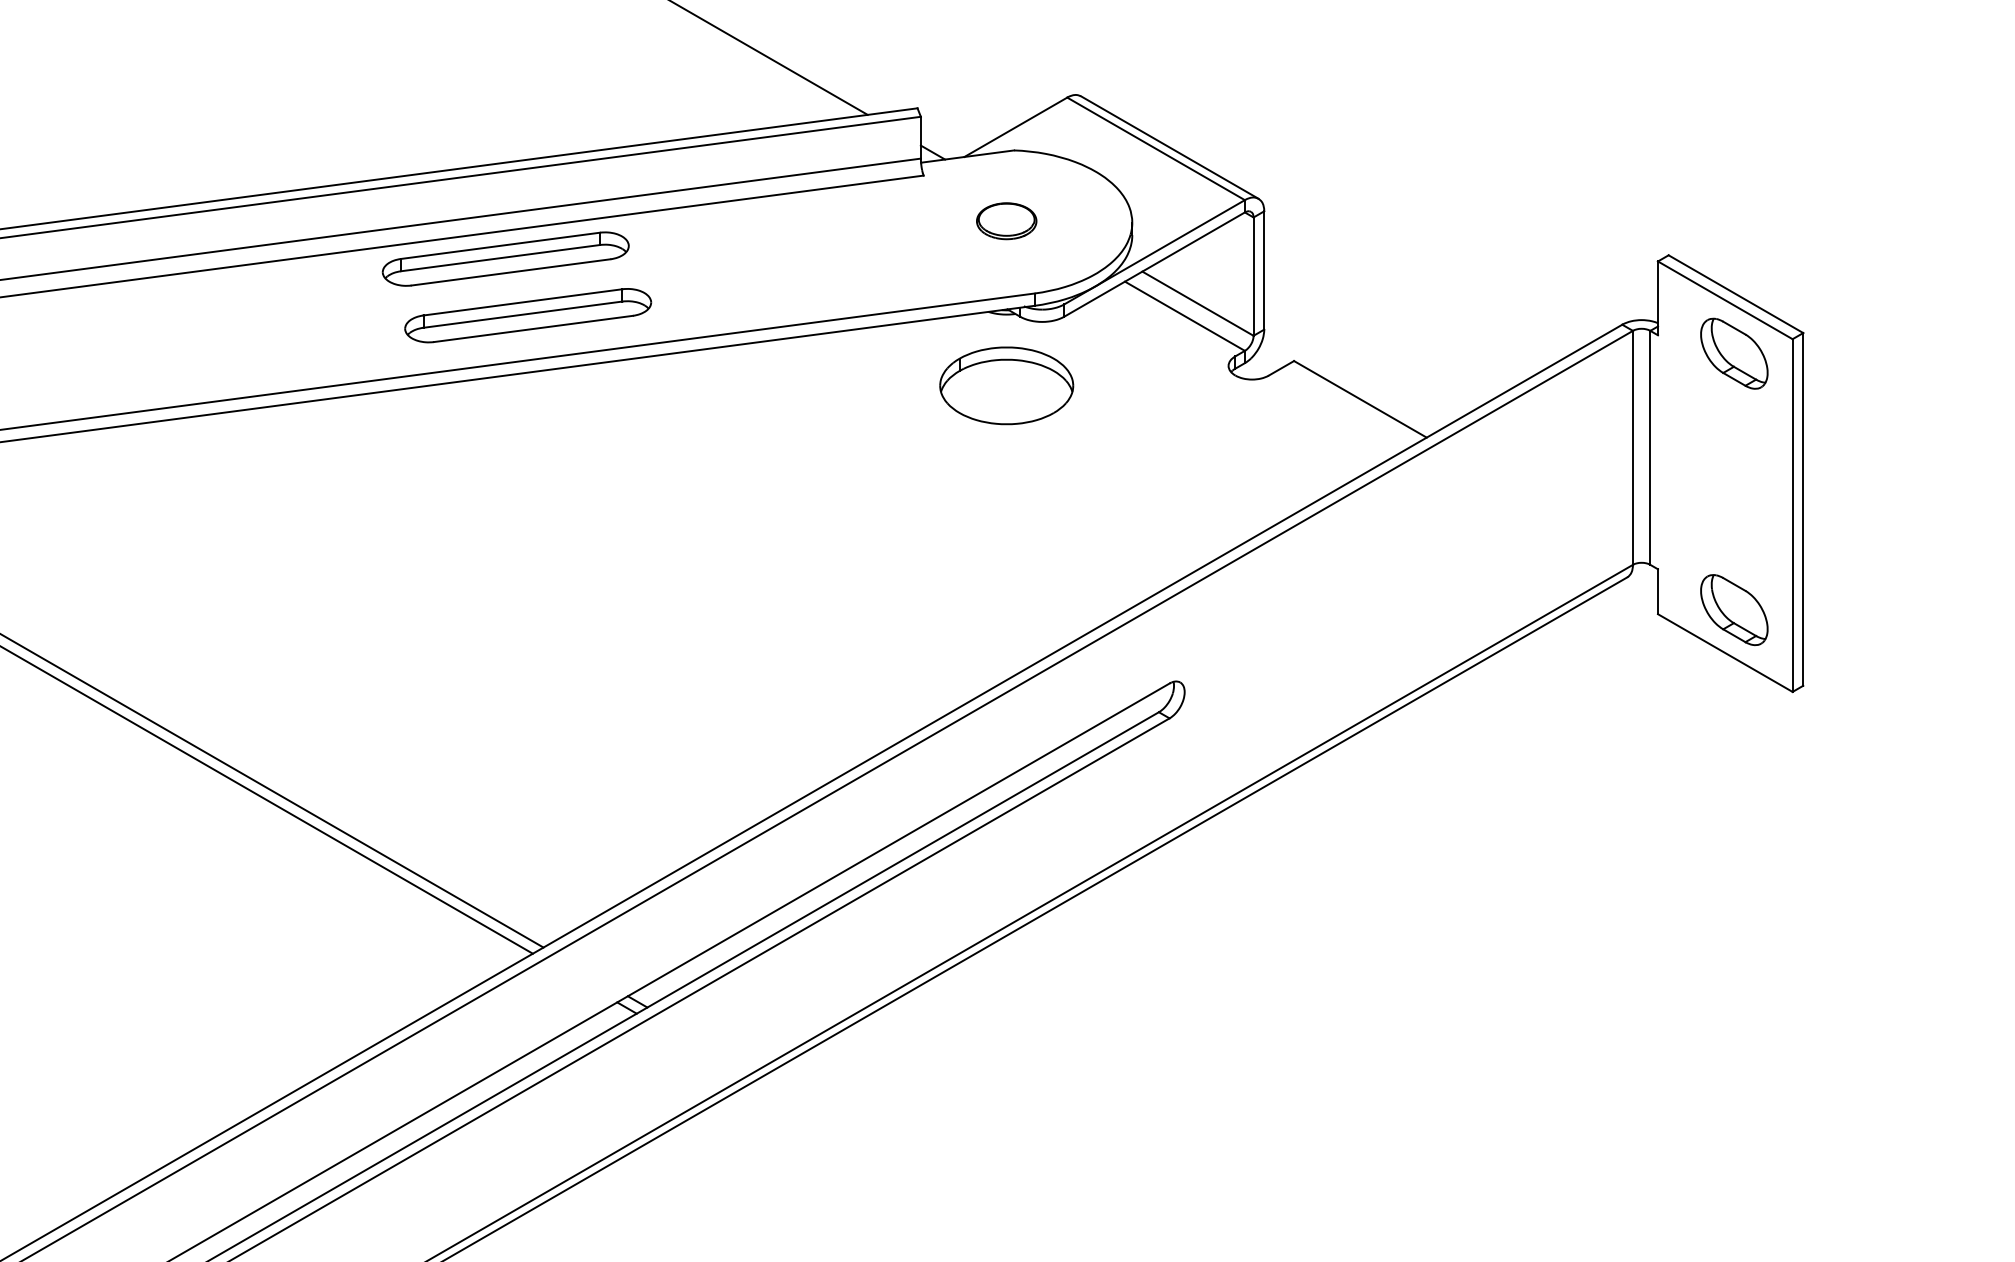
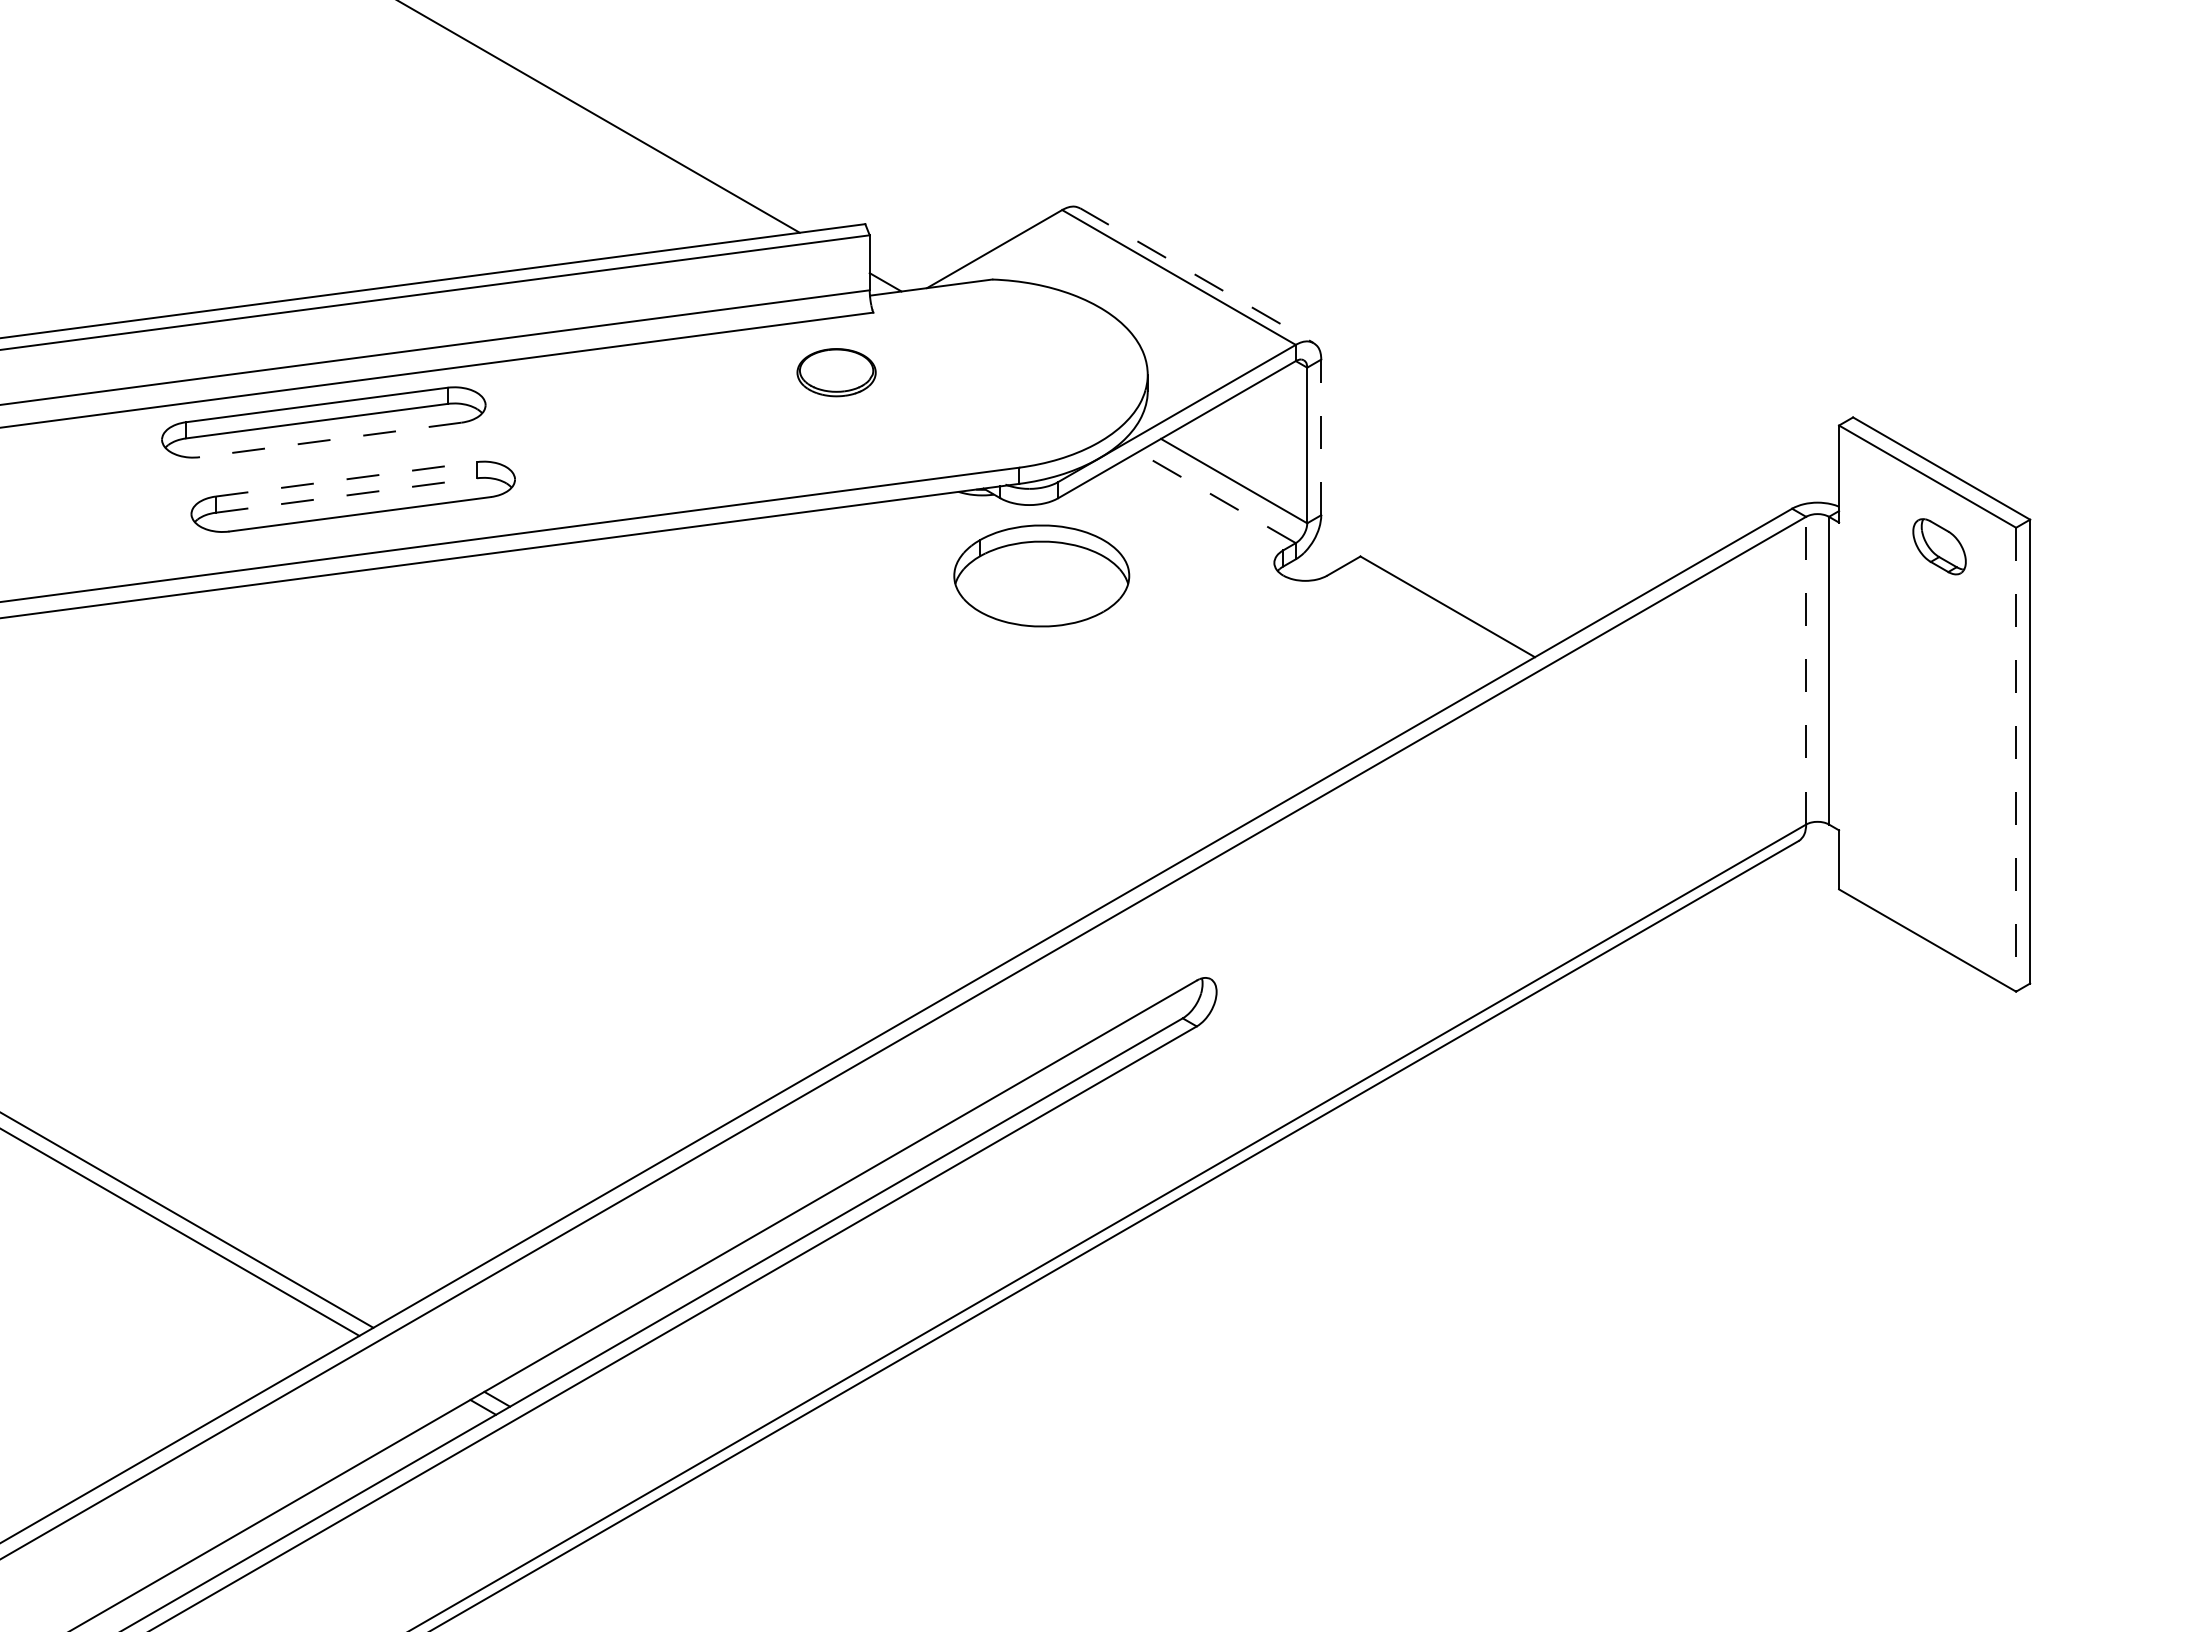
line: (1169, 147) -> (1196, 275), solid -> dashed
part: (1006, 221) -> (836, 372), moved
line: (1264, 269) -> (1321, 436), solid -> dashed
line: (510, 272) -> (330, 440), solid -> dashed
line: (523, 302) -> (347, 479), solid -> dashed
line: (523, 314) -> (347, 495), solid -> dashed
line: (1184, 316) -> (1216, 497), solid -> dashed
part: (1734, 353) -> (1939, 546), size x0.6
part: (1006, 385) -> (1041, 575), moved
line: (1632, 447) -> (1805, 670), solid -> dashed
line: (1792, 516) -> (2015, 760), solid -> dashed
part: (1734, 610) -> (1939, 884), removed

